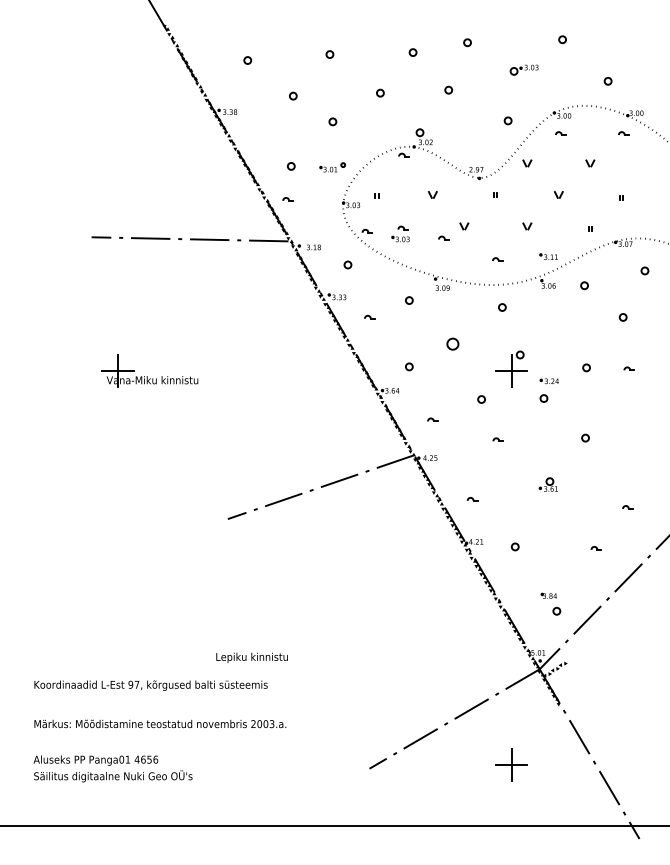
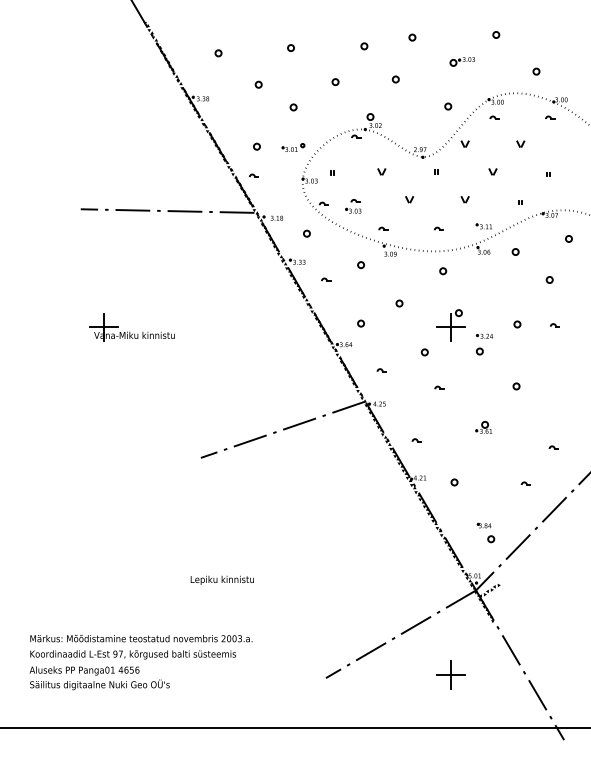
part: (443, 237) -> (383, 228), moved
part: (452, 344) -> (399, 303), size x0.62
text: (150, 685) -> (132, 654), moved

